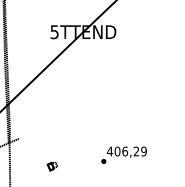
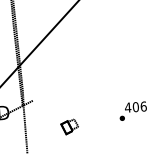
part: (52, 166) -> (69, 127), size x1.67

